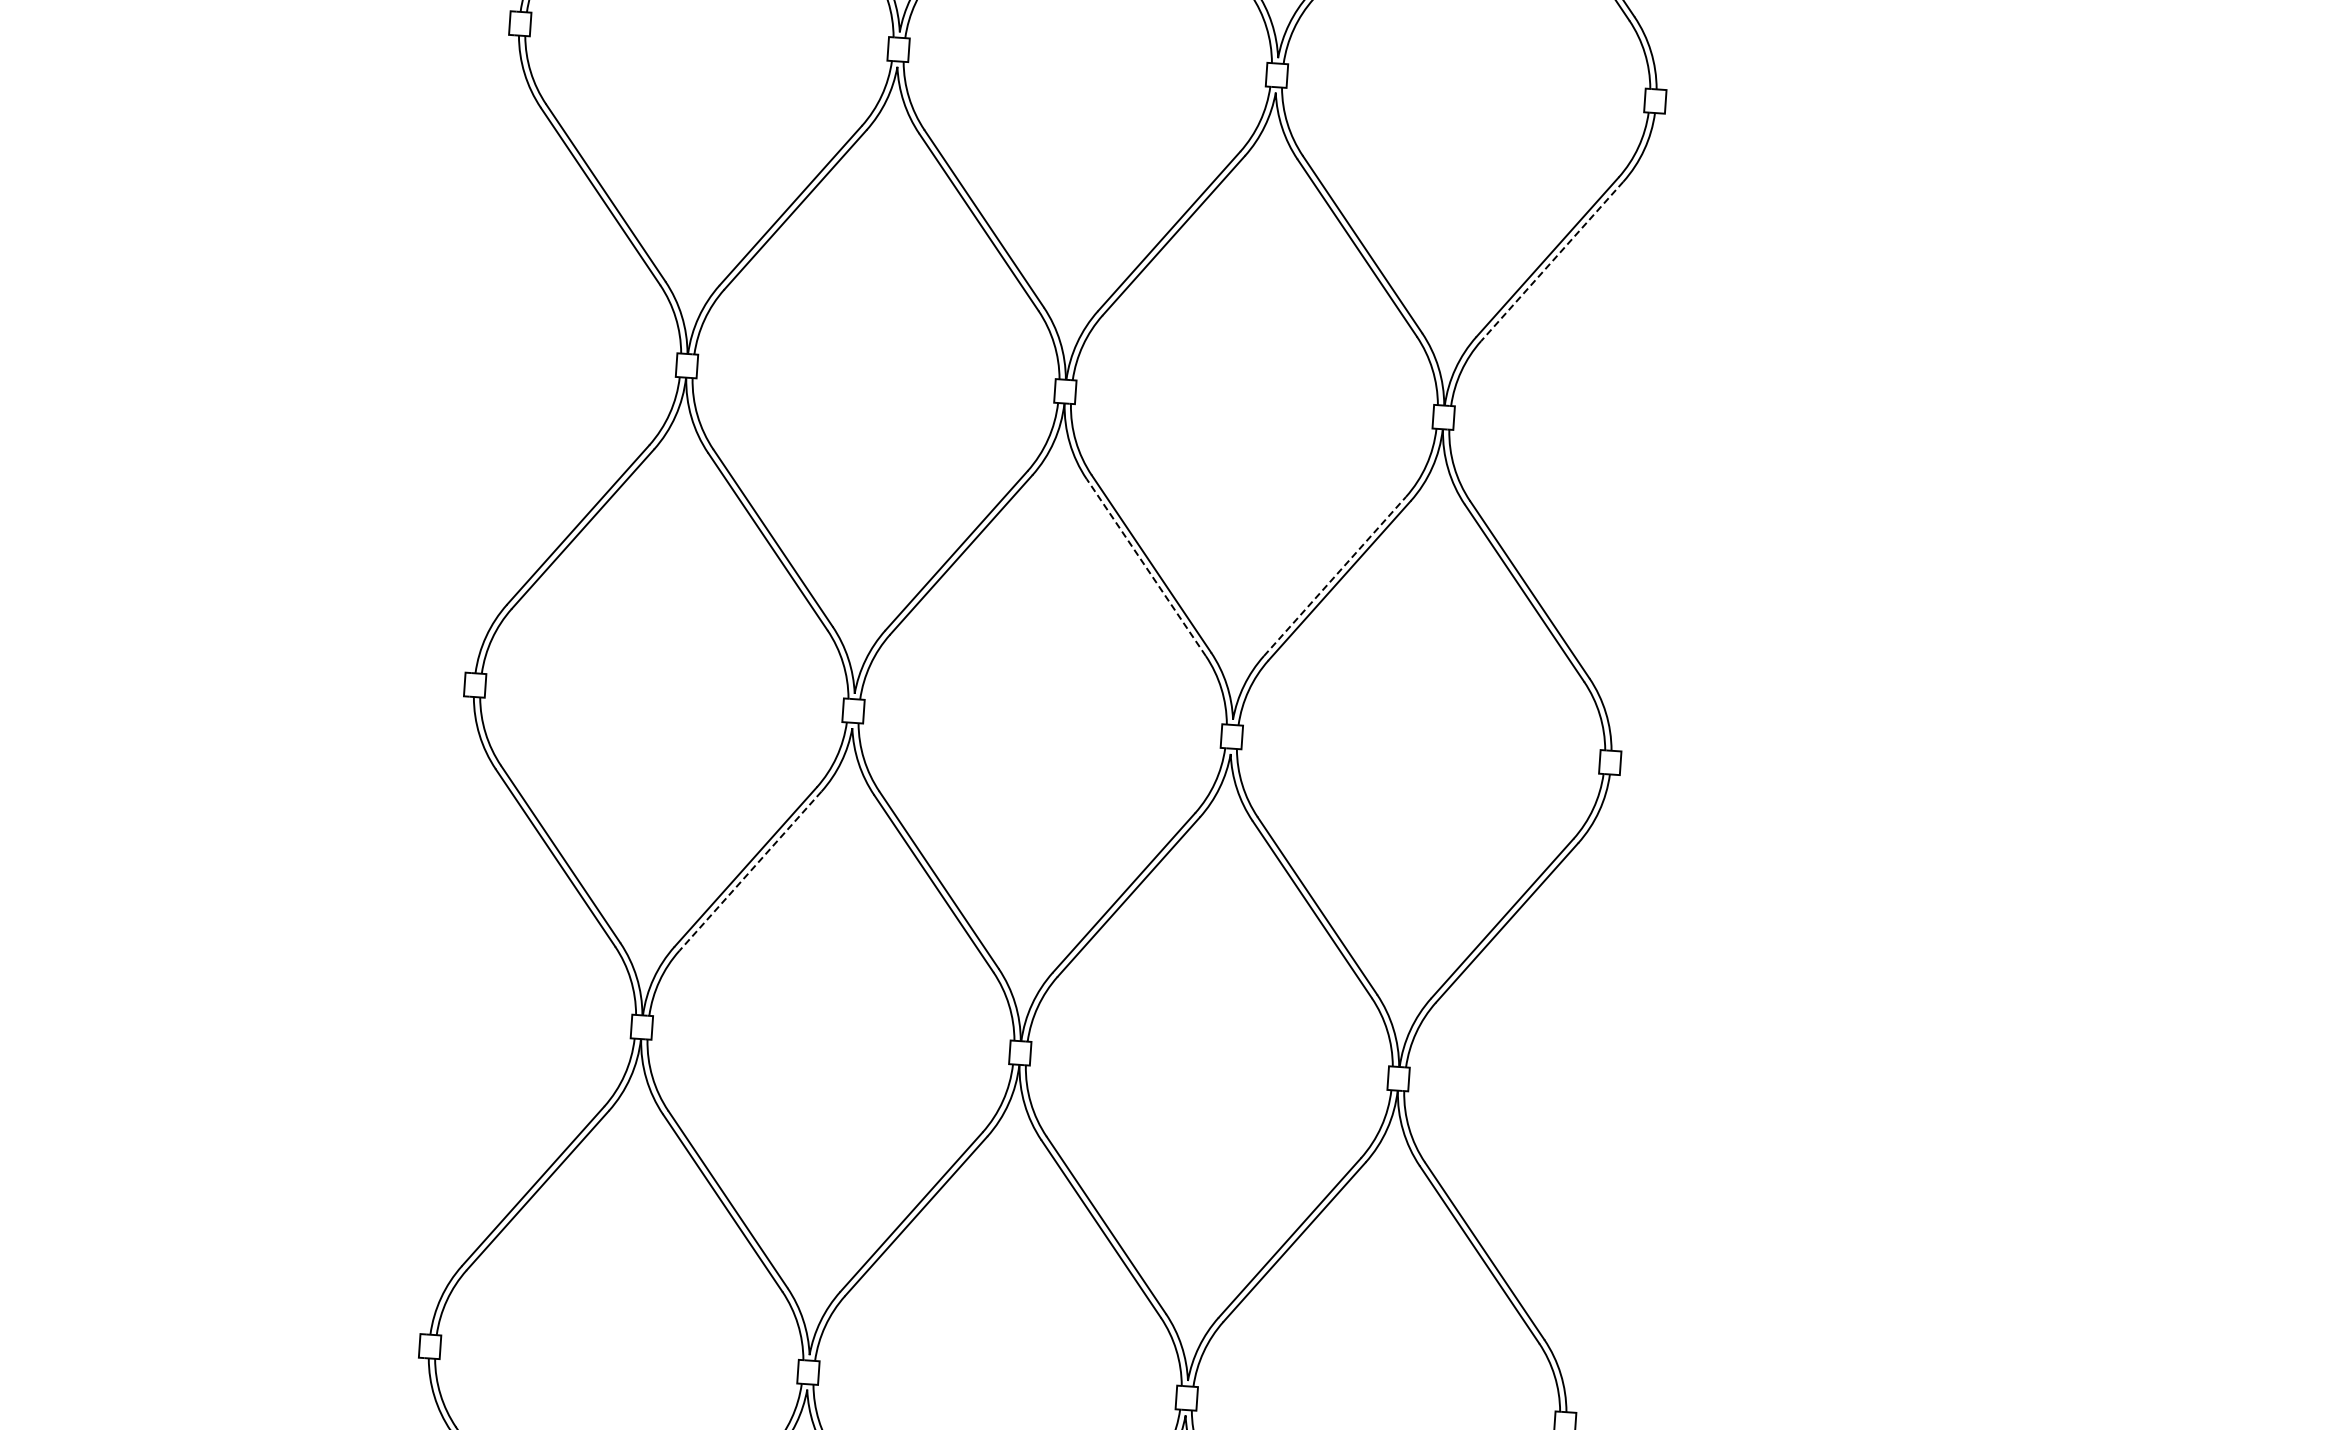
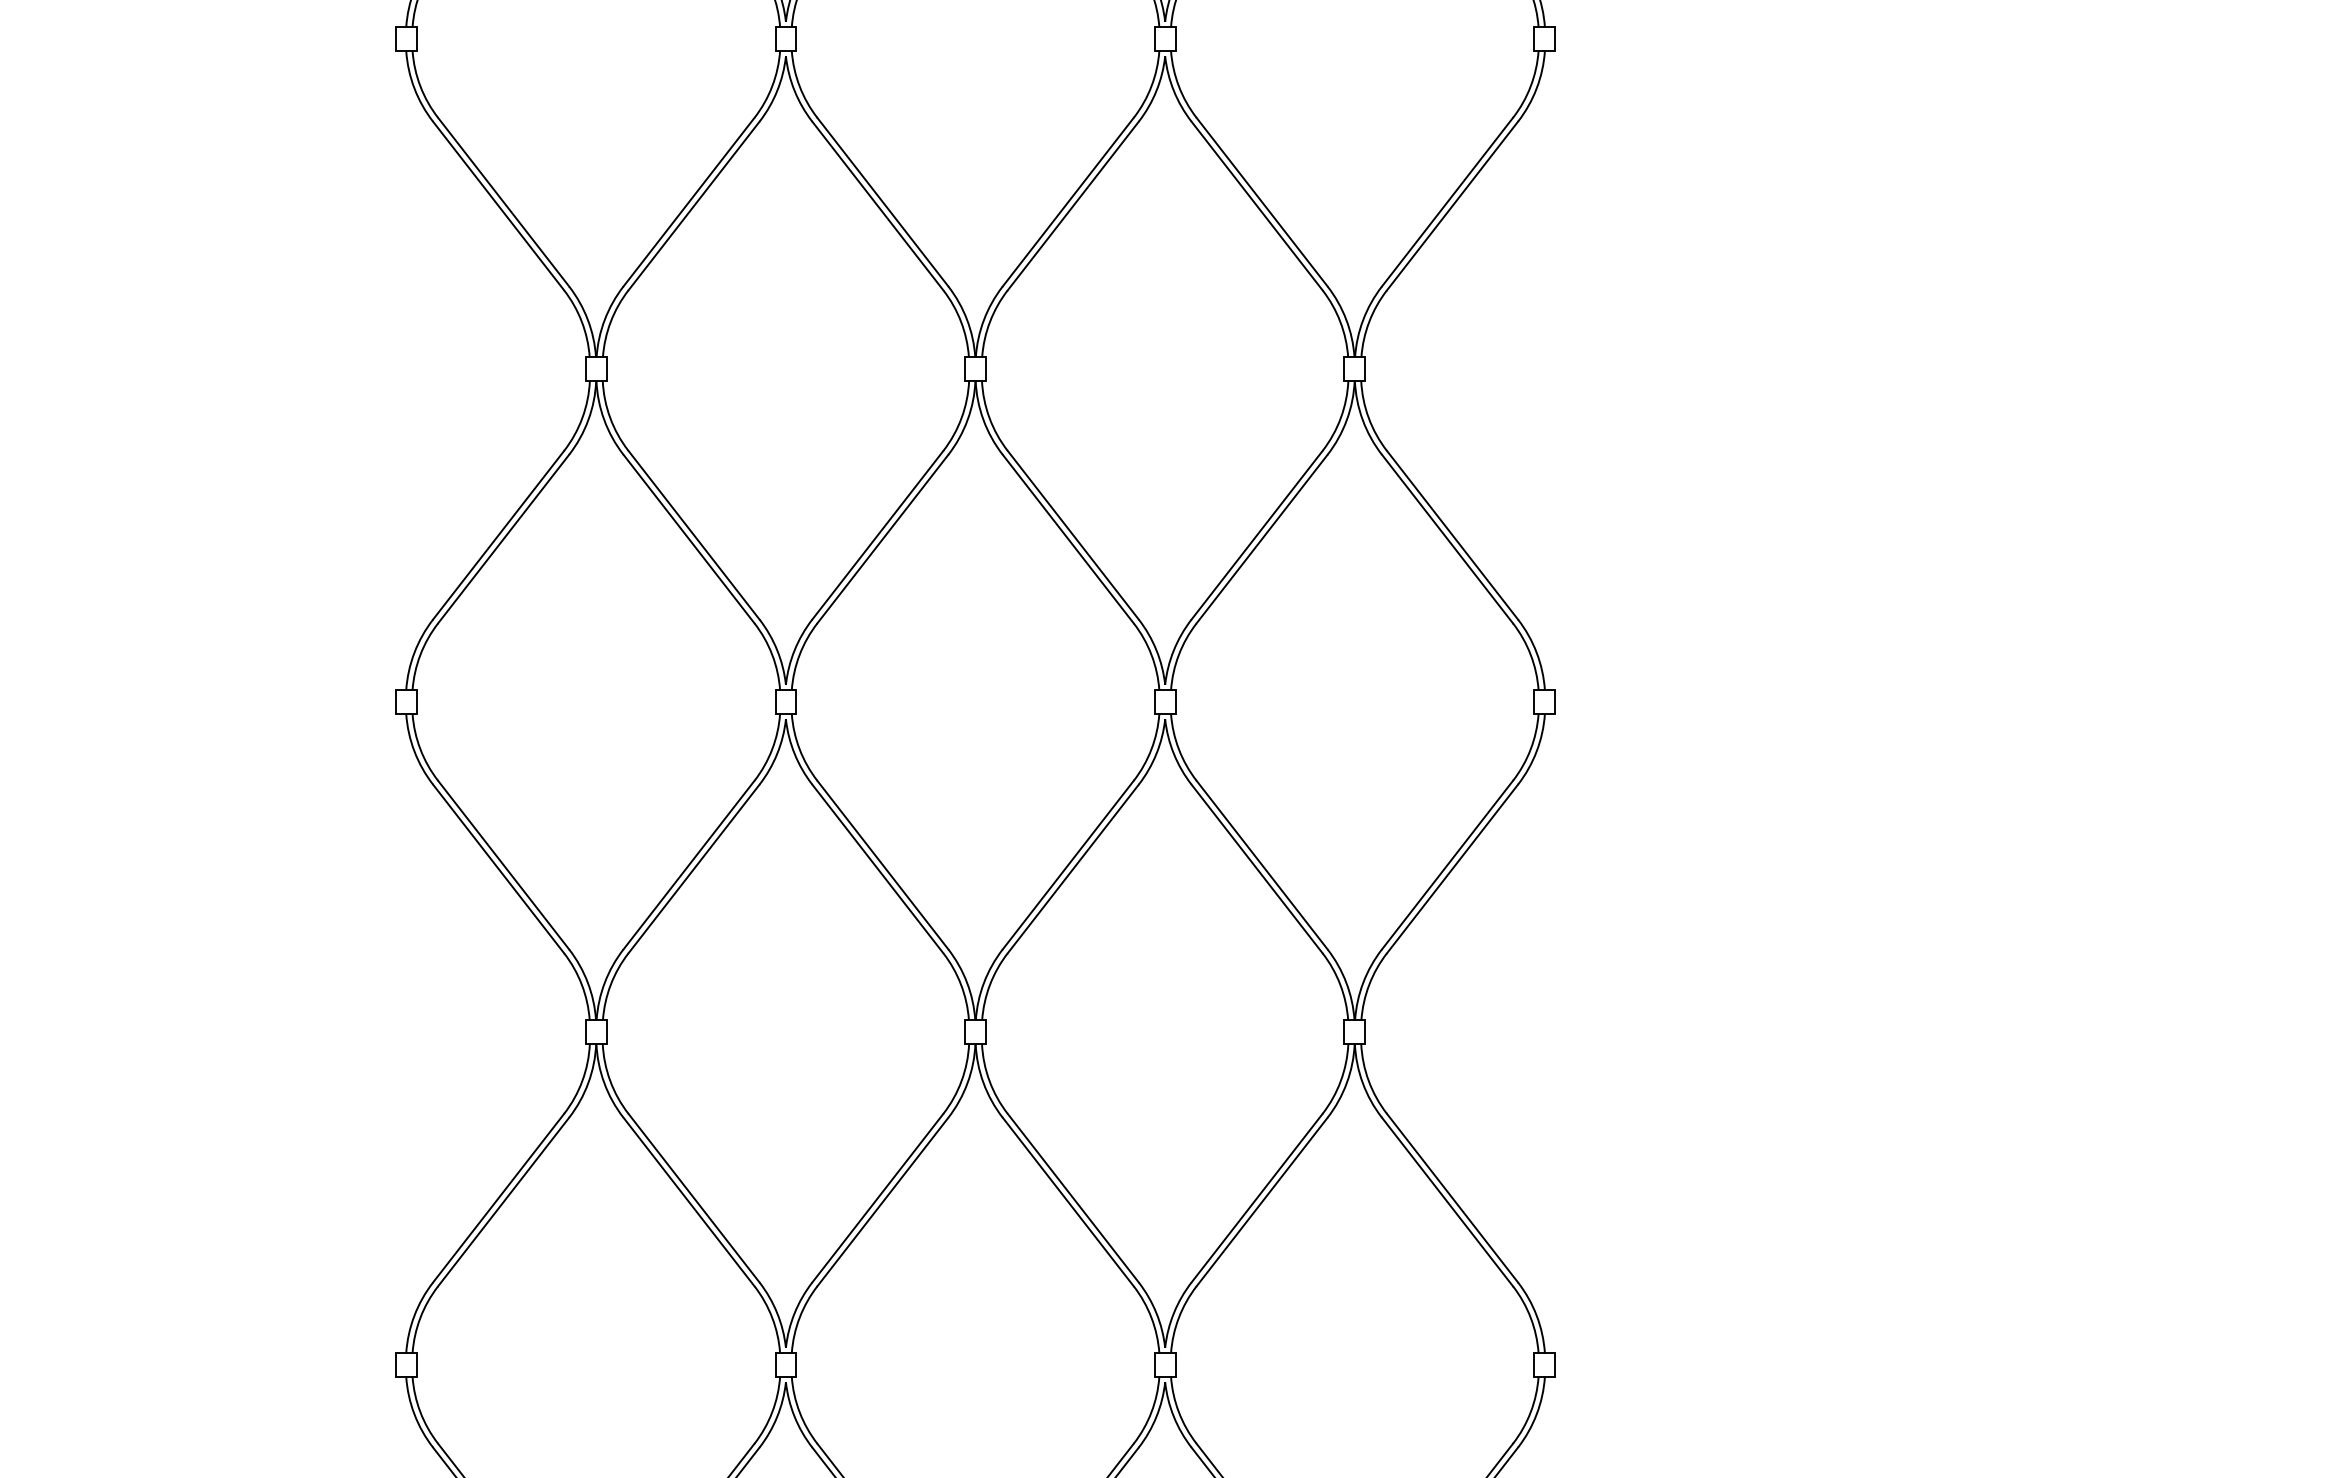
line: (1552, 261) -> (1452, 206), dashed -> solid
line: (1146, 567) -> (1068, 539), dashed -> solid
line: (1335, 576) -> (1257, 535), dashed -> solid
line: (750, 870) -> (694, 868), dashed -> solid

